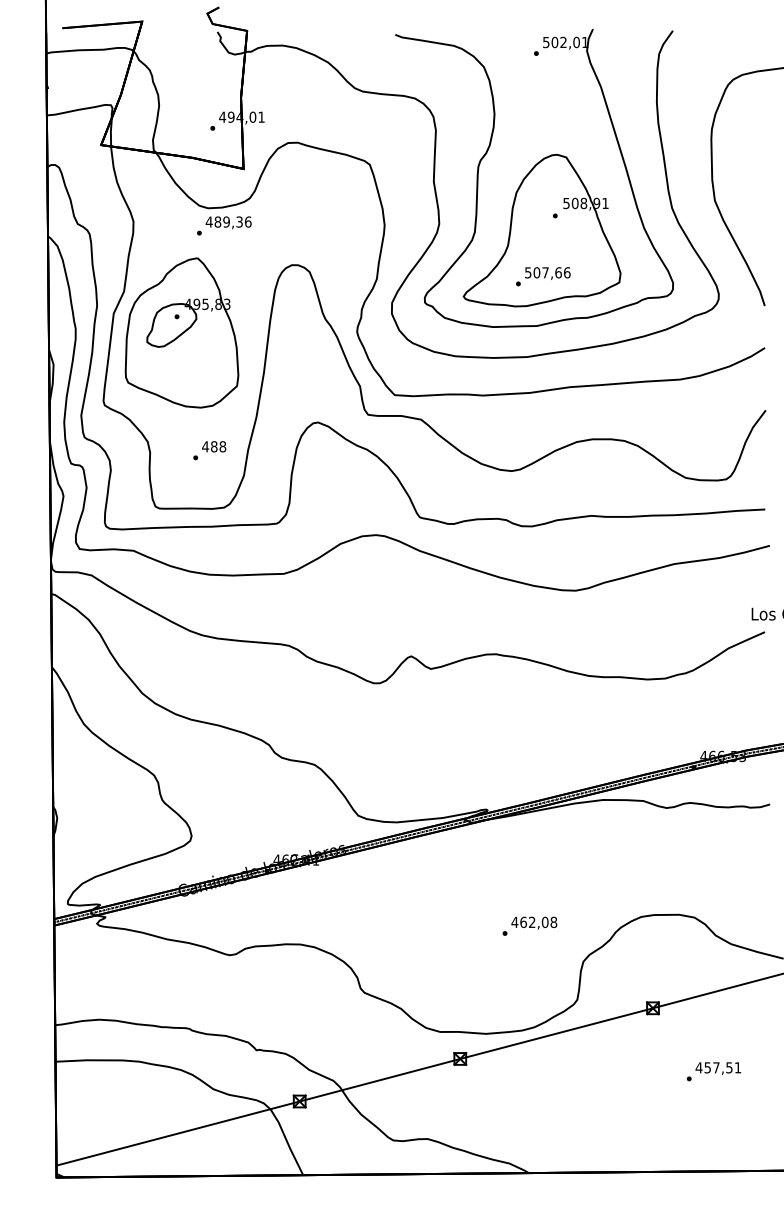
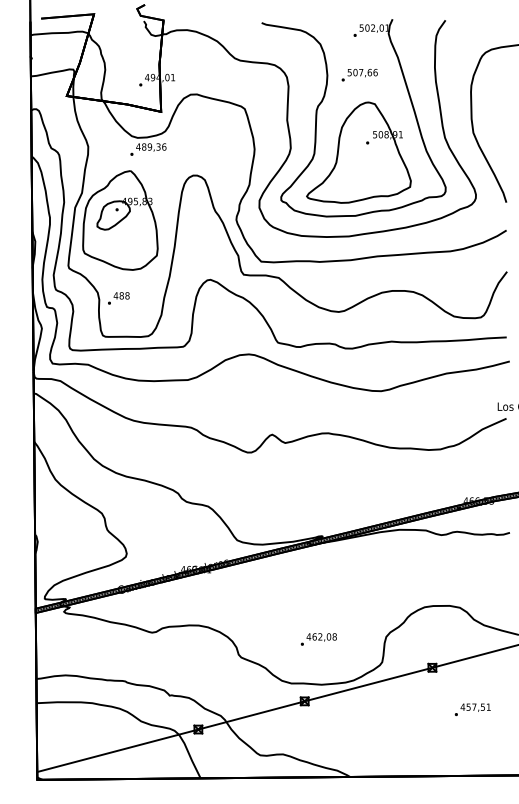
text: (542, 277) -> (359, 75), moved
text: (209, 450) -> (118, 298), moved
text: (529, 926) -> (318, 639), moved

